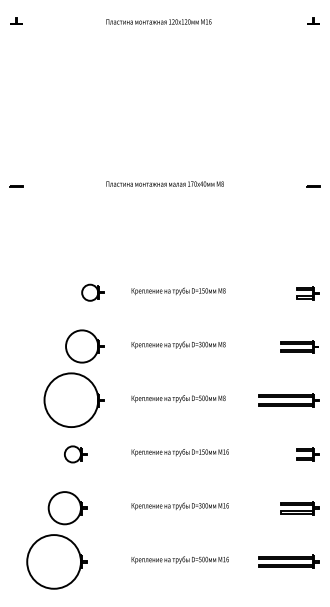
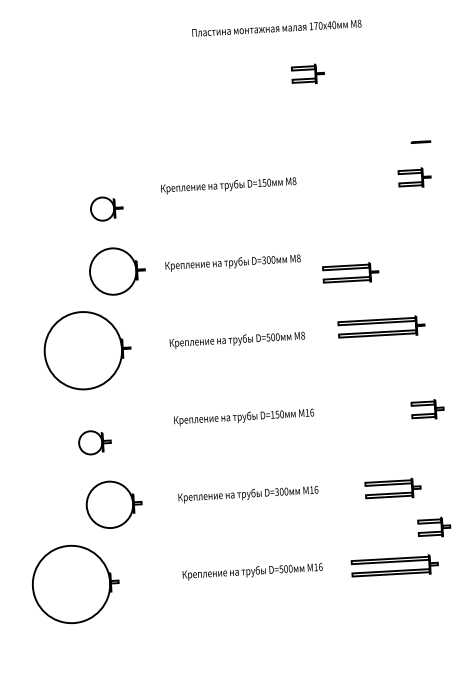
text: (164, 183) -> (275, 27), moved
line: (313, 186) -> (420, 141), moved
part: (237, 217) -> (307, 74), added
part: (92, 292) -> (105, 208), moved
part: (84, 346) -> (116, 271), moved
part: (299, 346) -> (350, 272), moved
part: (288, 400) -> (380, 327), moved
part: (75, 454) -> (94, 442), moved
part: (67, 508) -> (113, 505), moved
part: (299, 508) -> (392, 489), moved
part: (307, 536) -> (433, 527), added
part: (288, 561) -> (394, 565), moved

